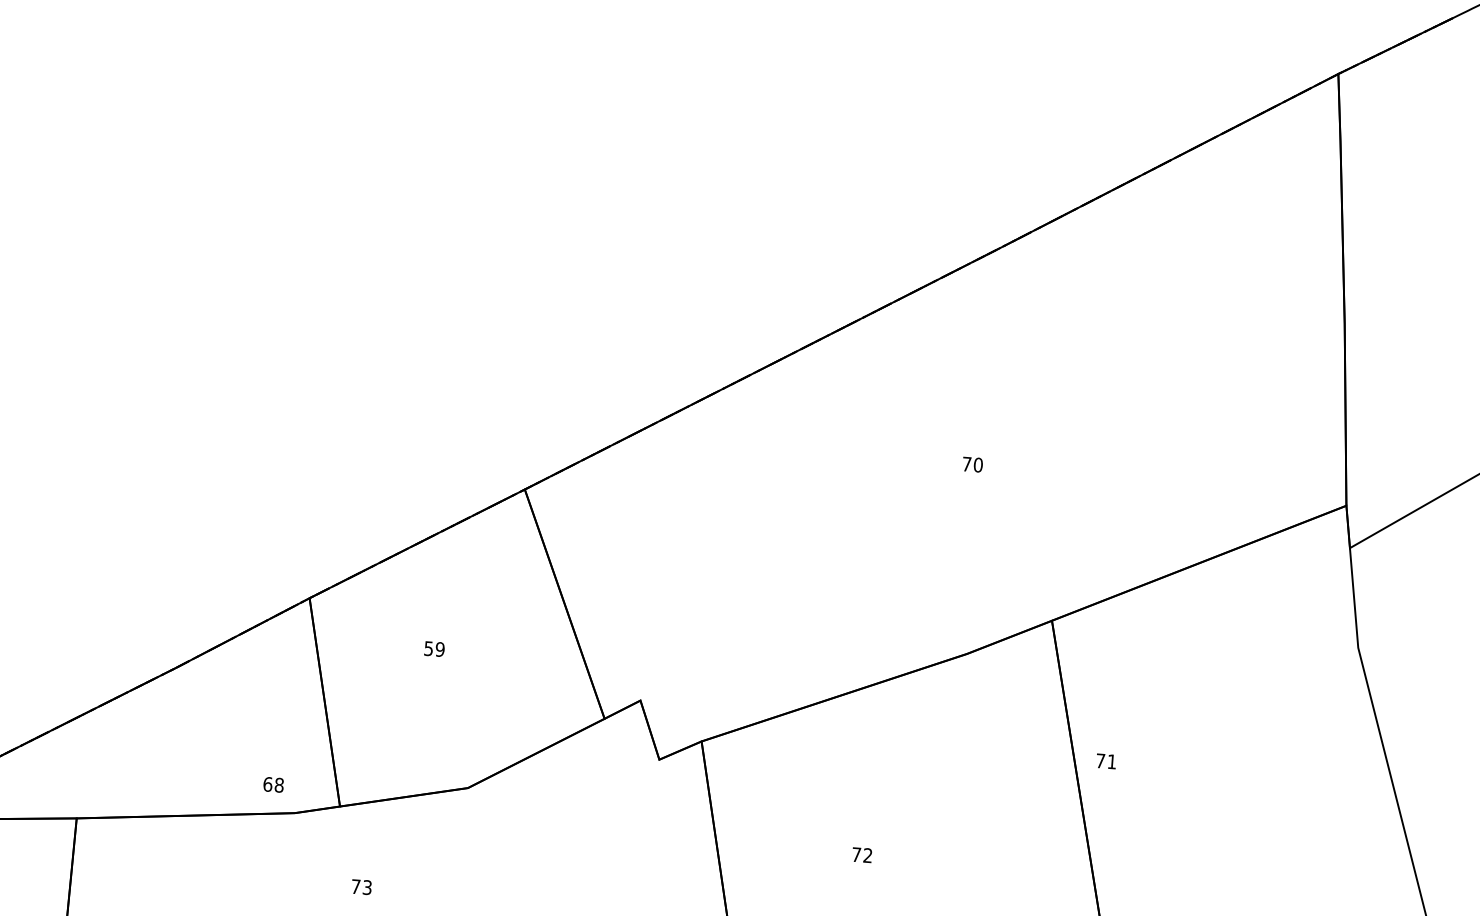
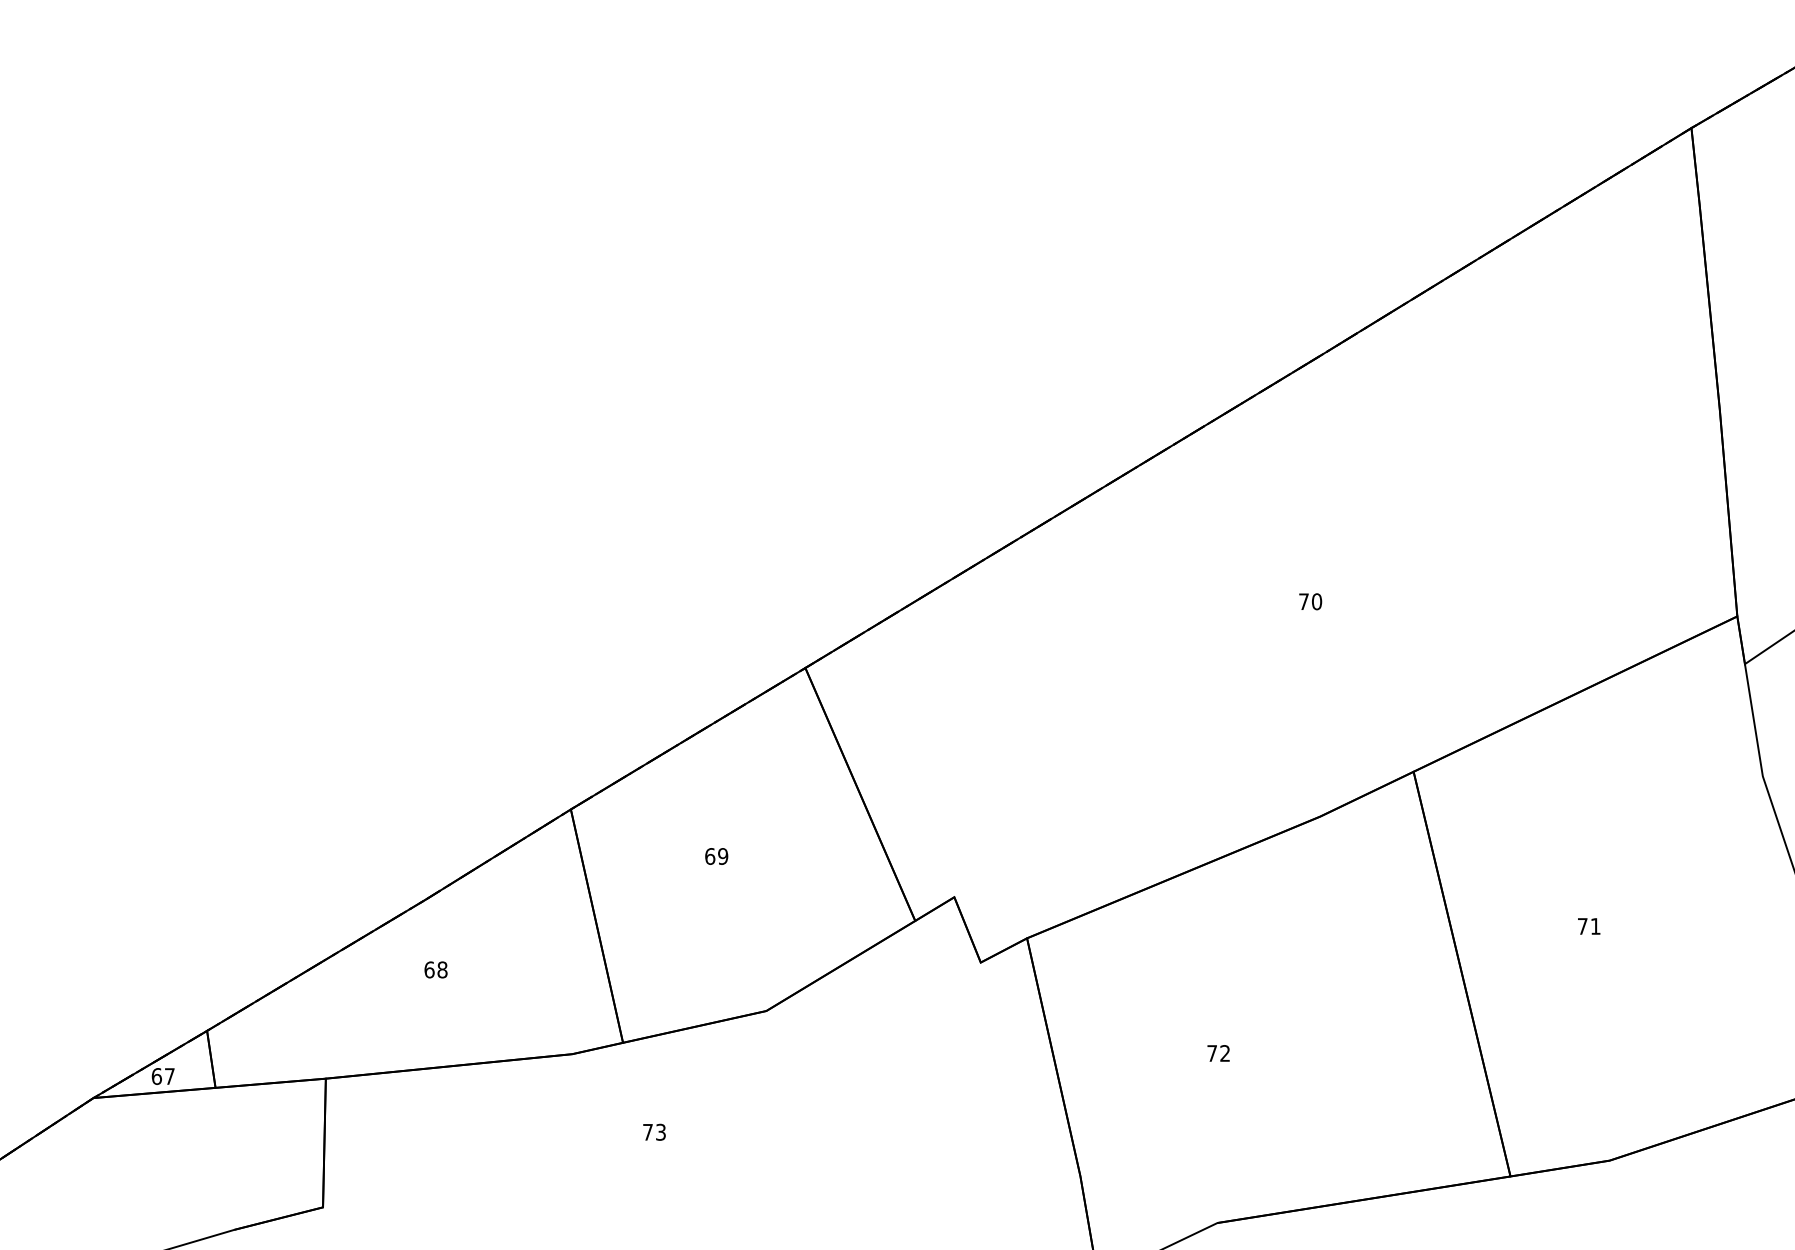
text: (429, 648) -> (710, 856), 59 -> 69
text: (1106, 761) -> (1589, 926), moved
text: (273, 784) -> (435, 969), moved

